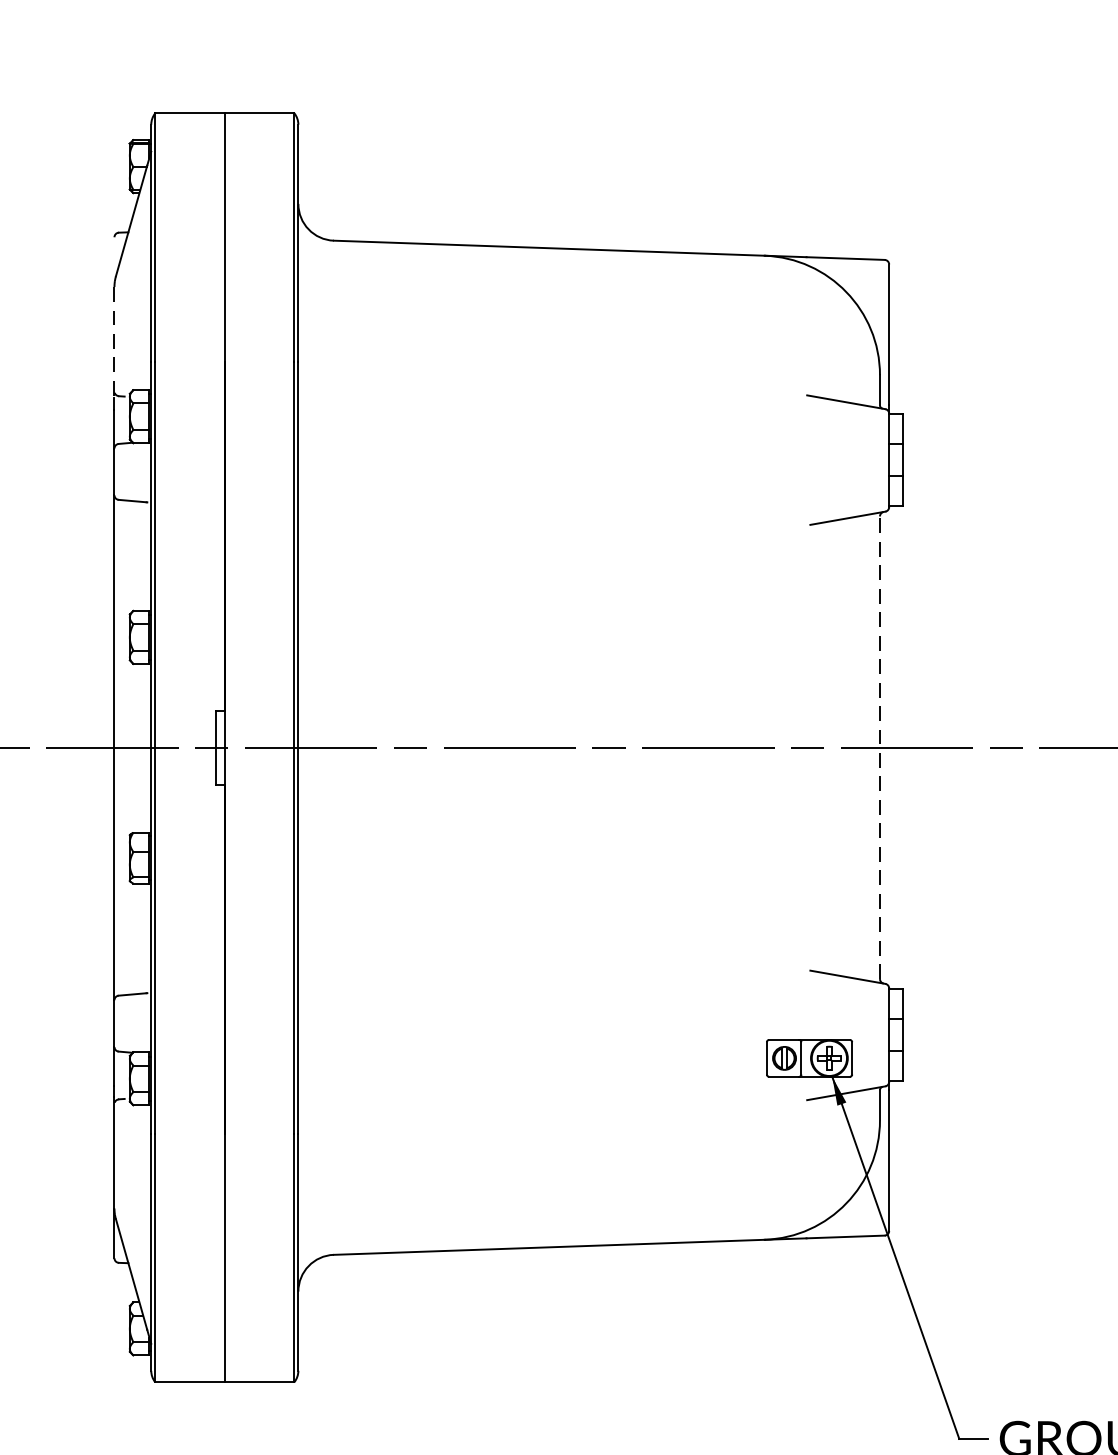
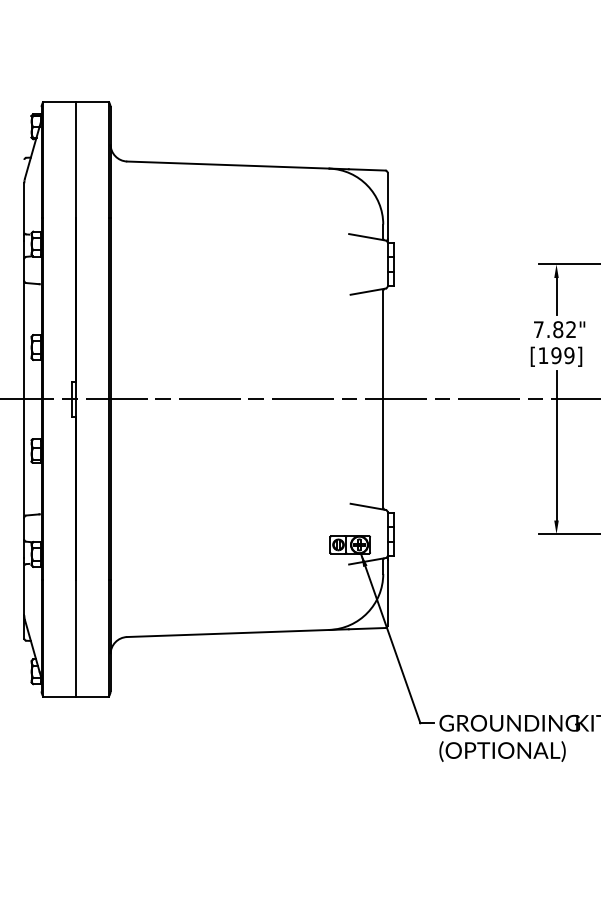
line: (114, 342) -> (24, 209), dashed -> solid
line: (880, 746) -> (383, 398), dashed -> solid

